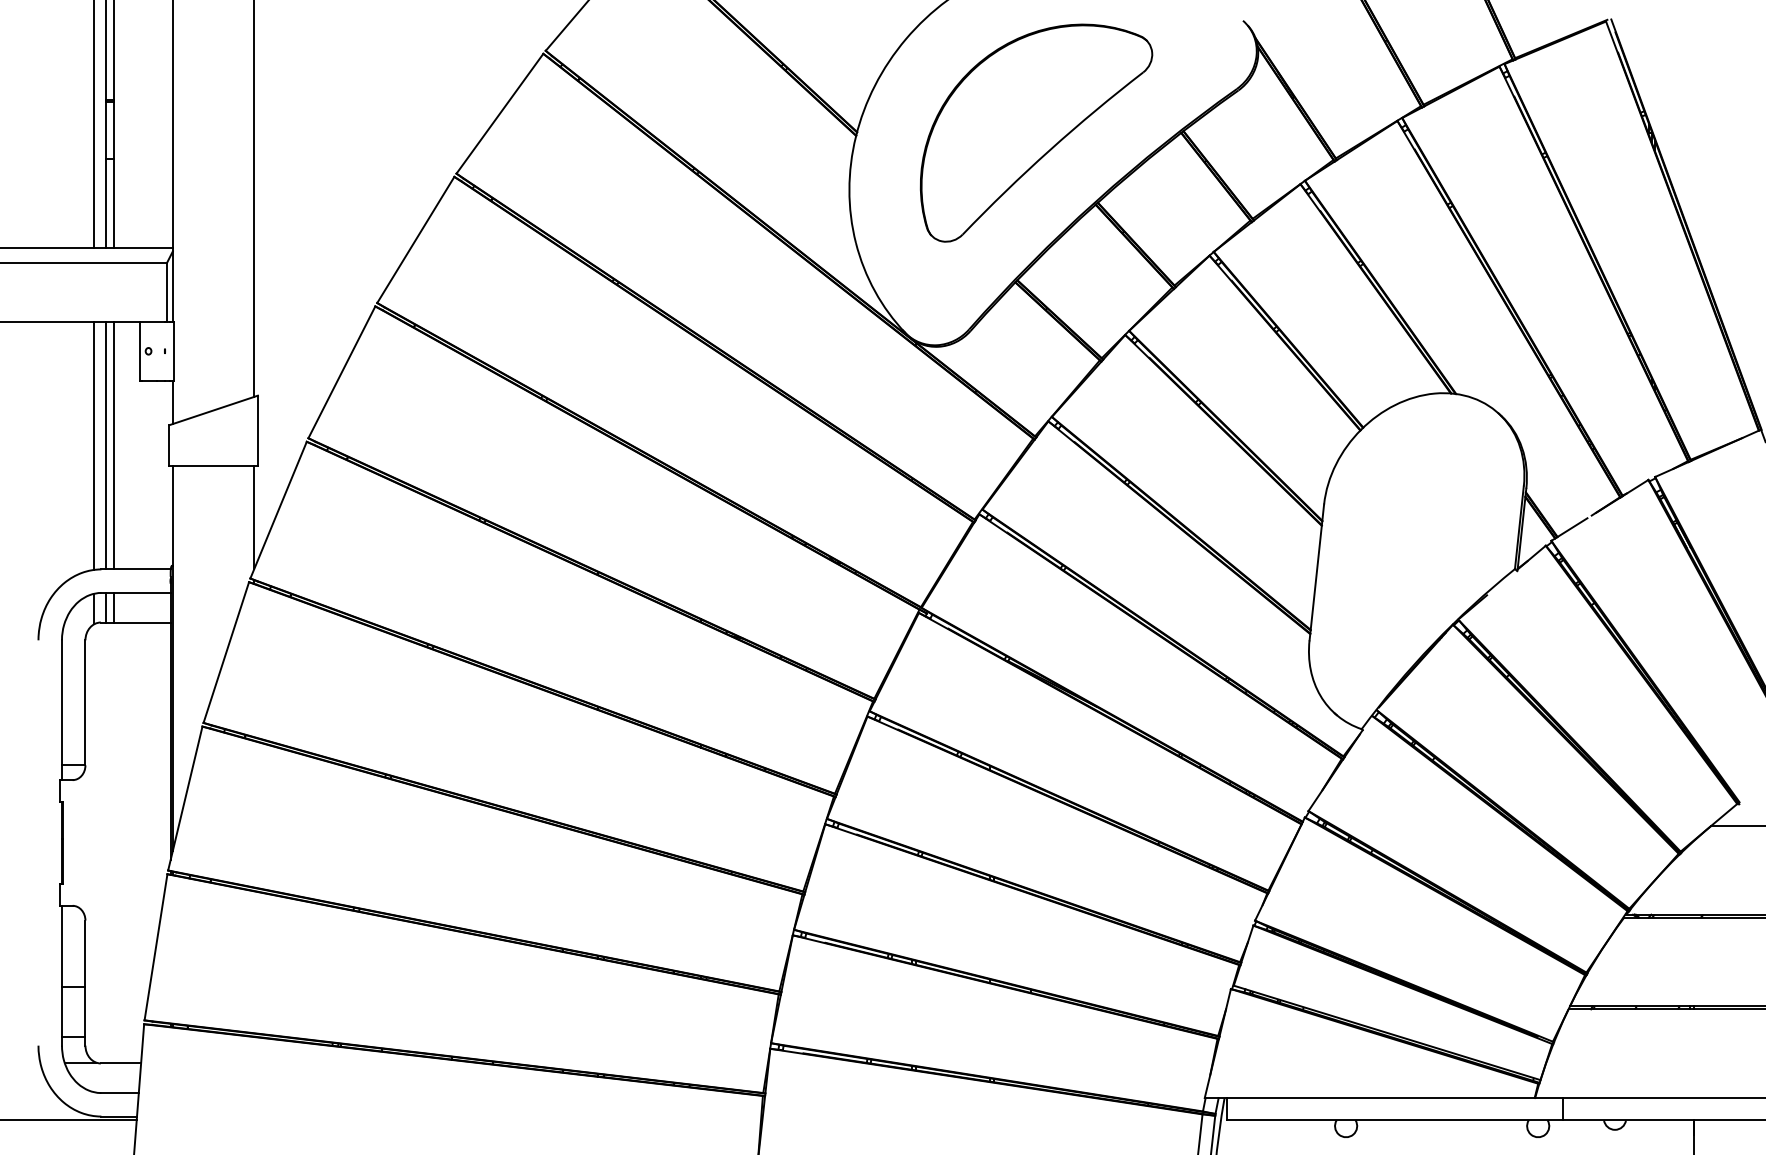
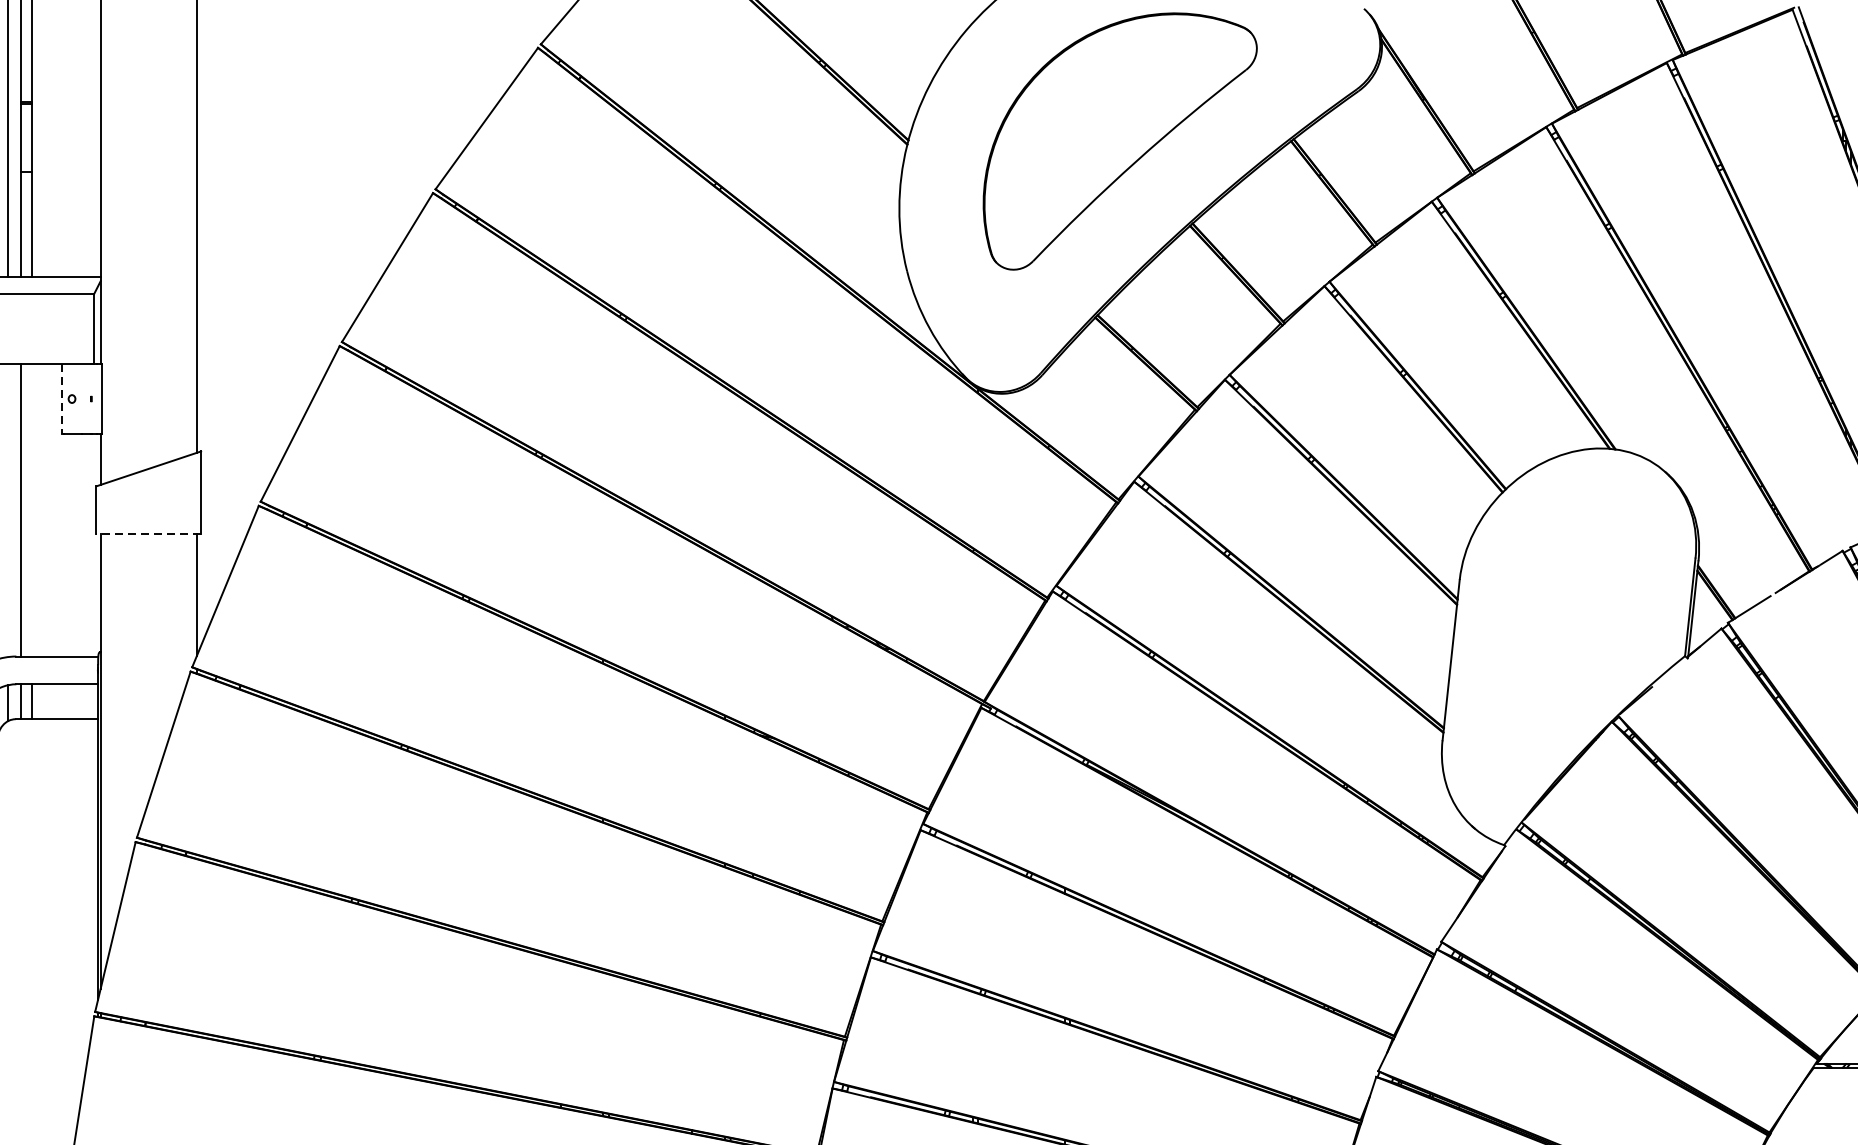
line: (140, 351) -> (62, 399), solid -> dashed
line: (94, 445) -> (8, 510), removed
line: (114, 445) -> (31, 510), removed
line: (213, 465) -> (148, 533), solid -> dashed

